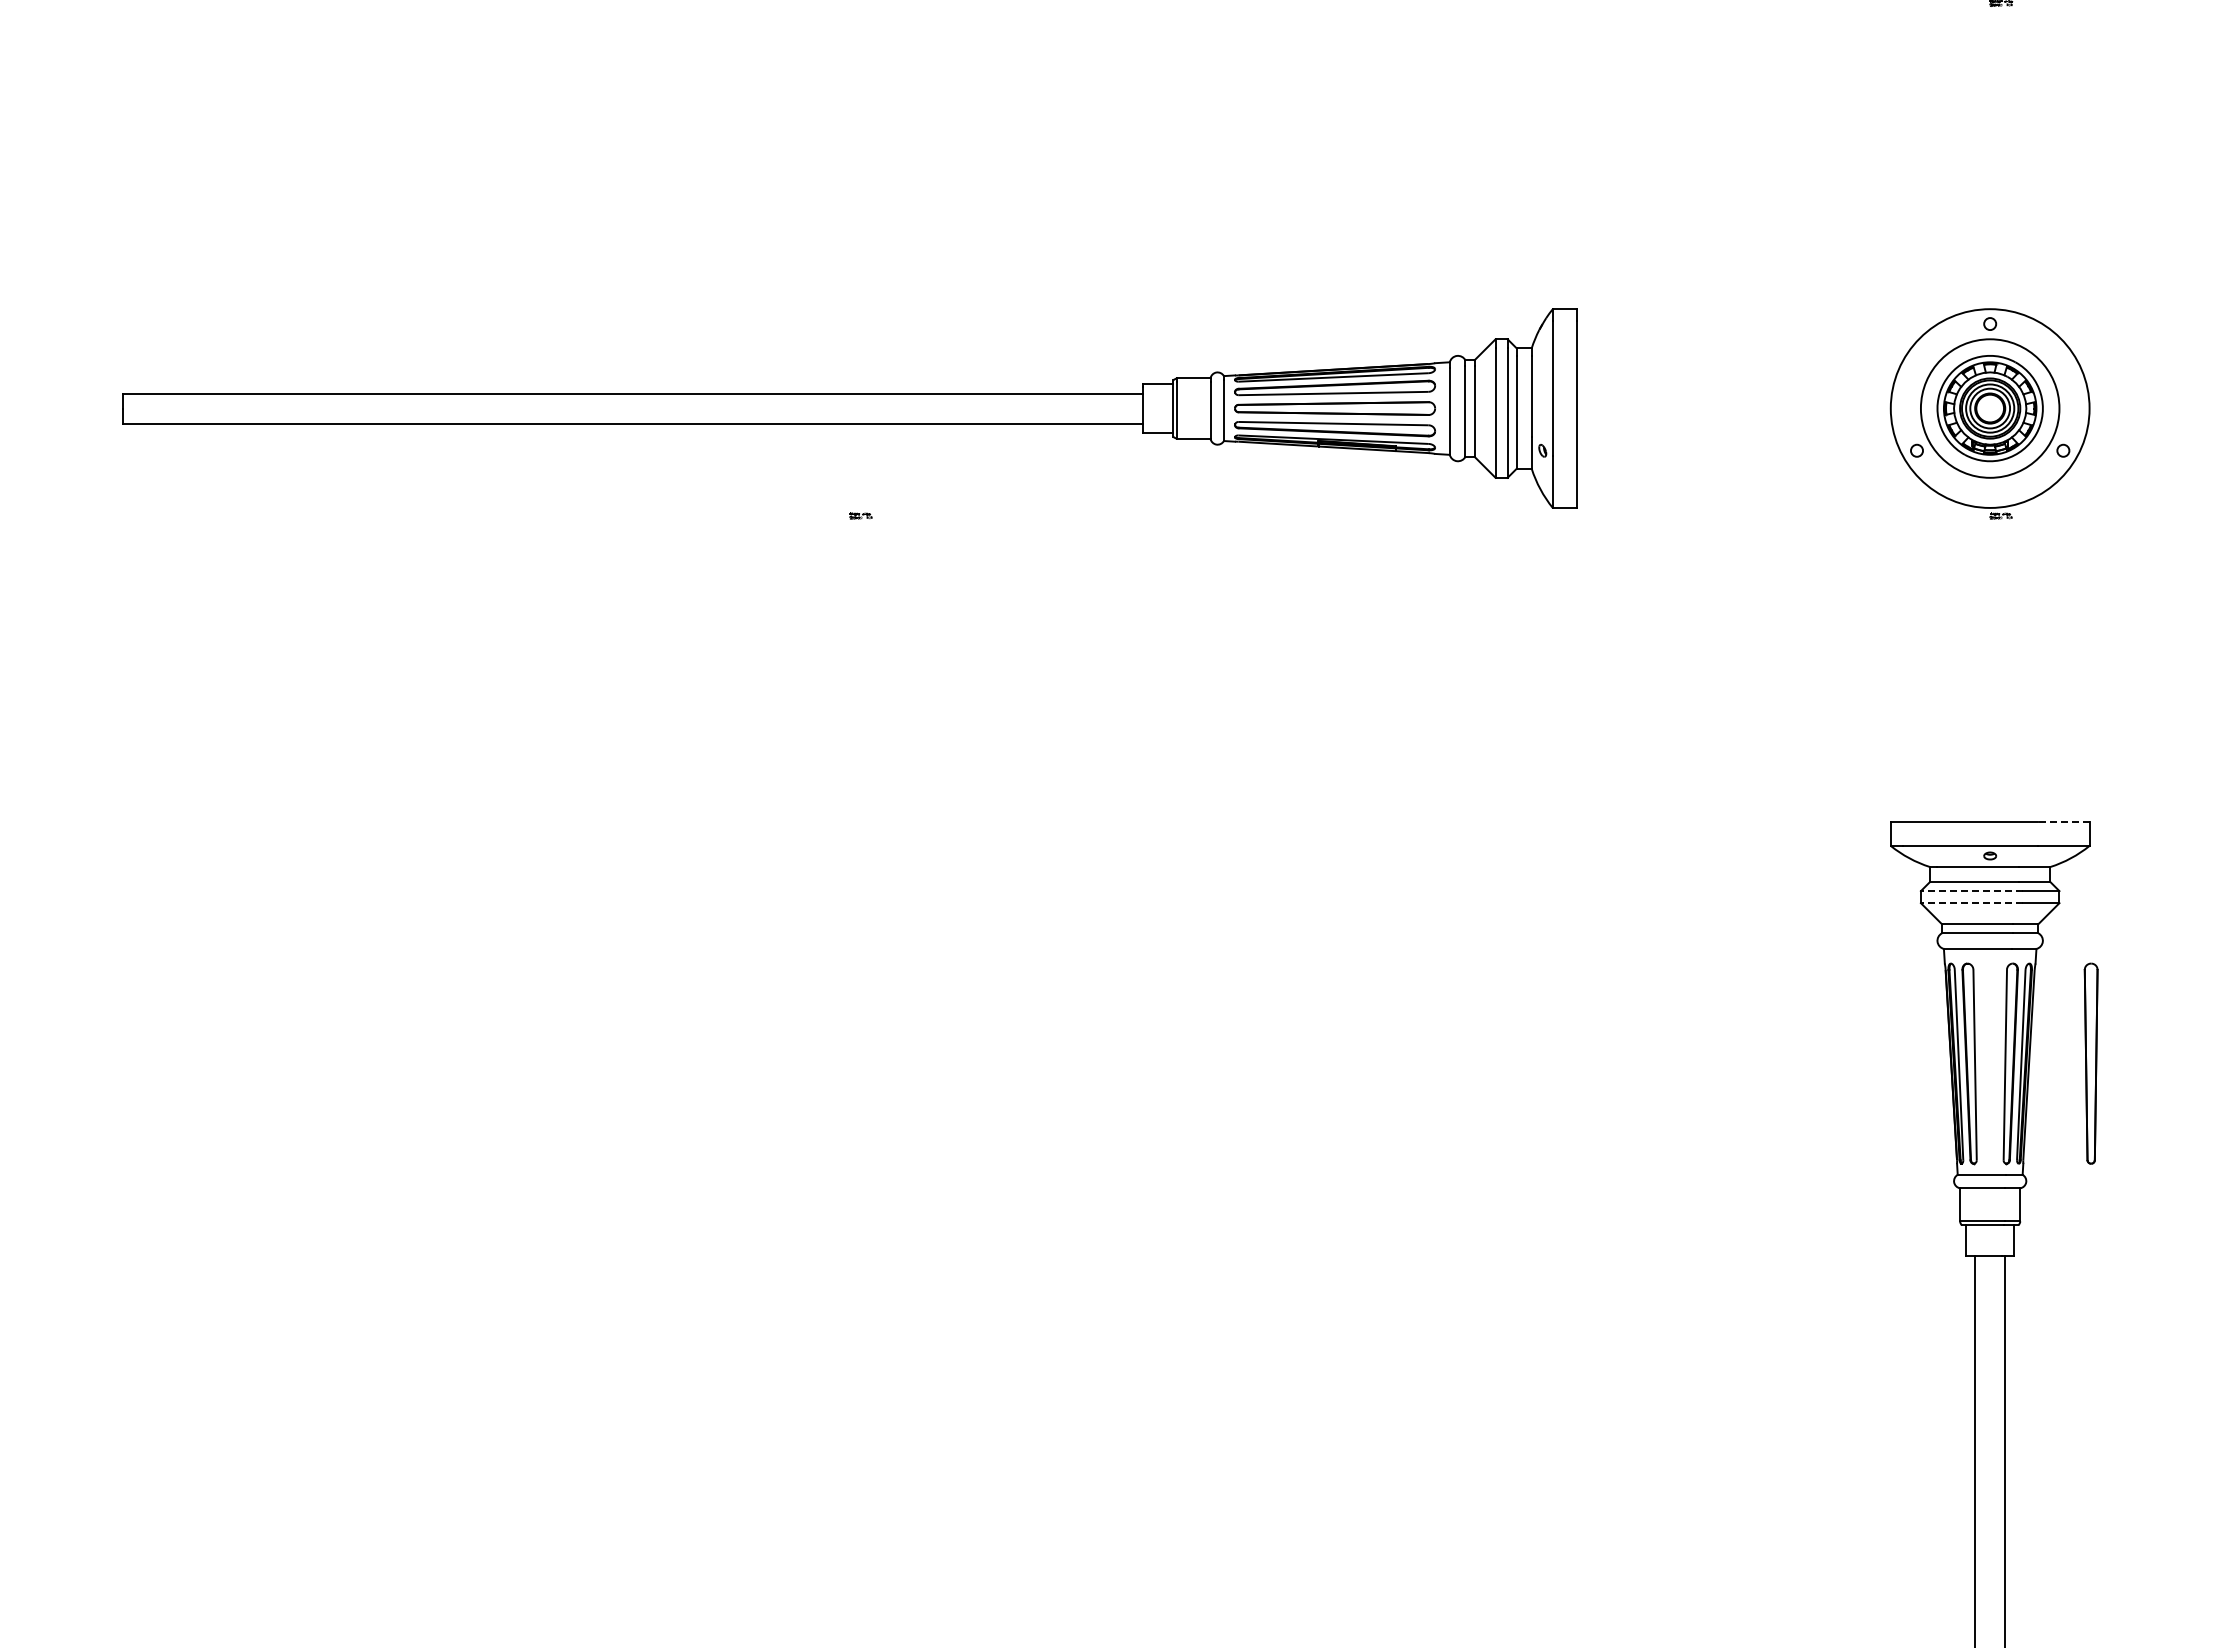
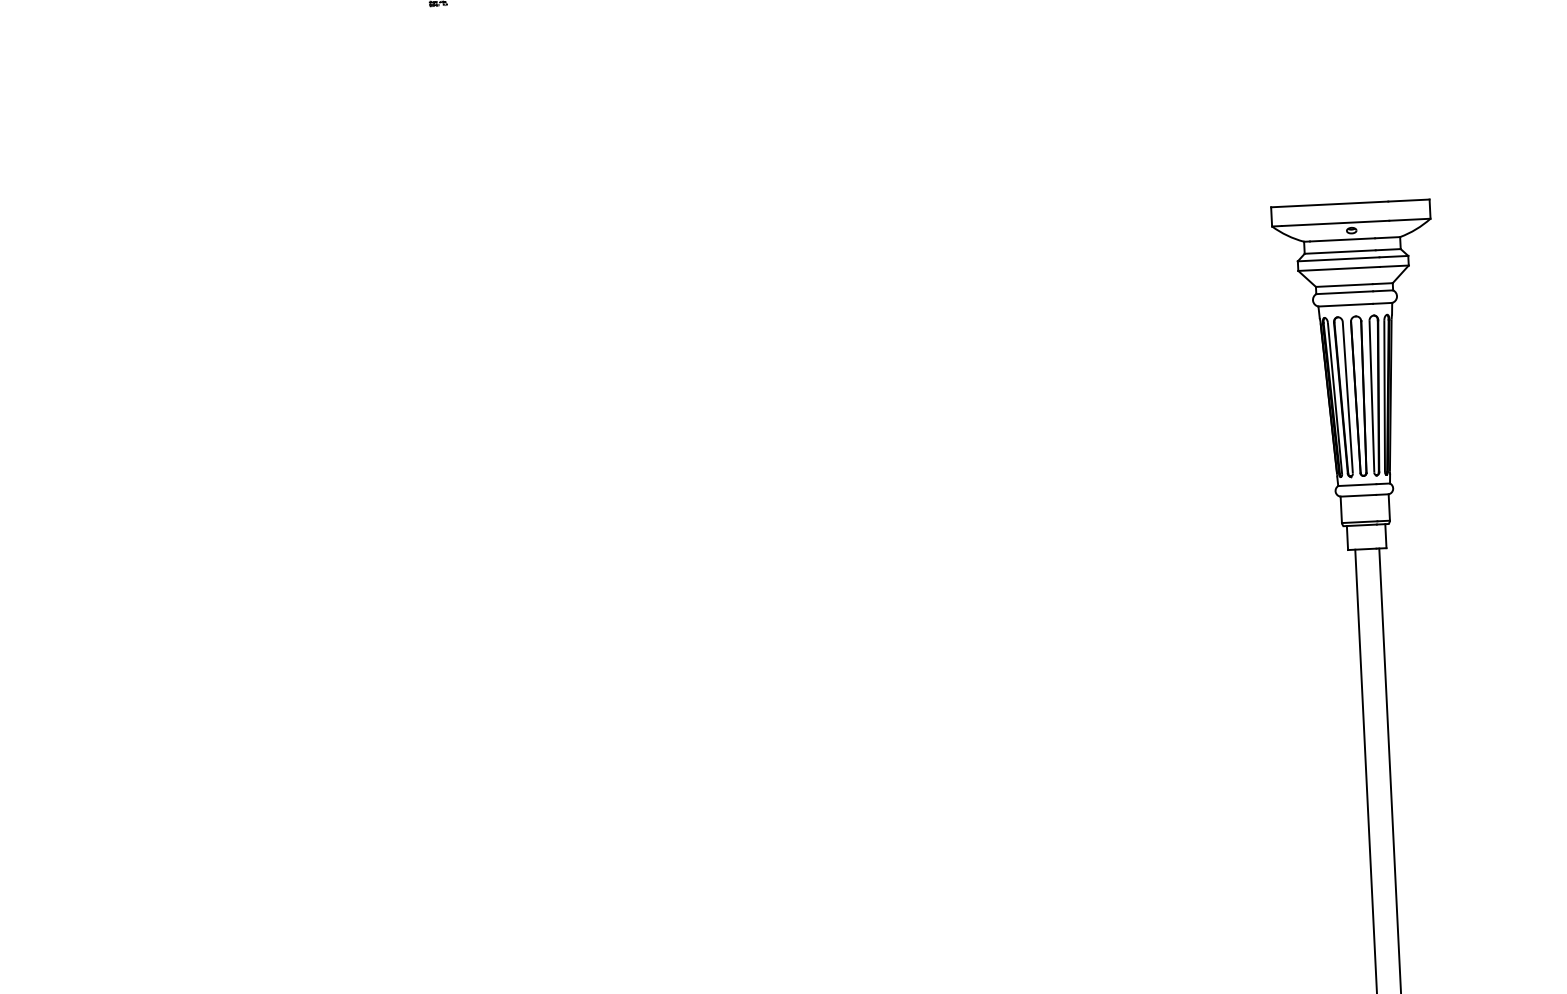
line: (2063, 821) -> (1408, 200), dashed -> solid
line: (1971, 891) -> (1338, 259), dashed -> solid
line: (1971, 903) -> (1338, 269), dashed -> solid
part: (2090, 1063) -> (1359, 396), moved

